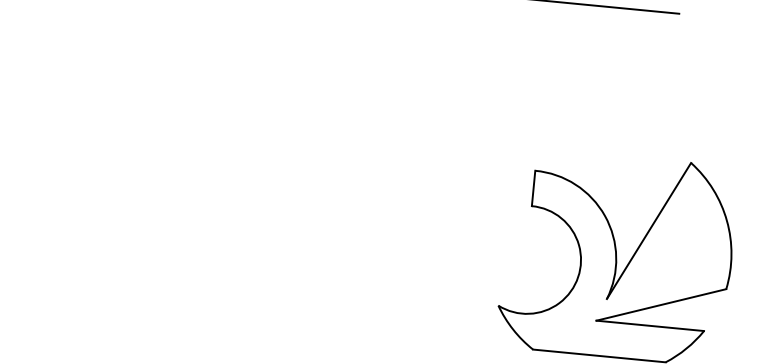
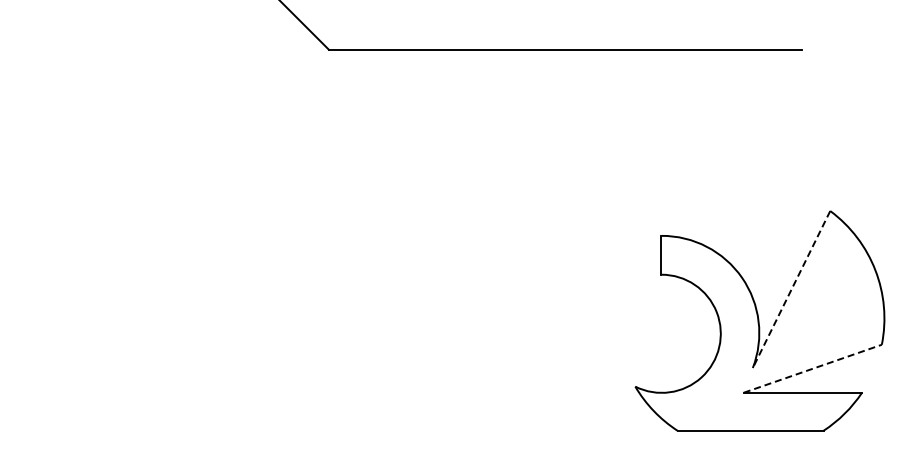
line: (648, 230) -> (791, 289), solid -> dashed
line: (662, 304) -> (813, 368), solid -> dashed

